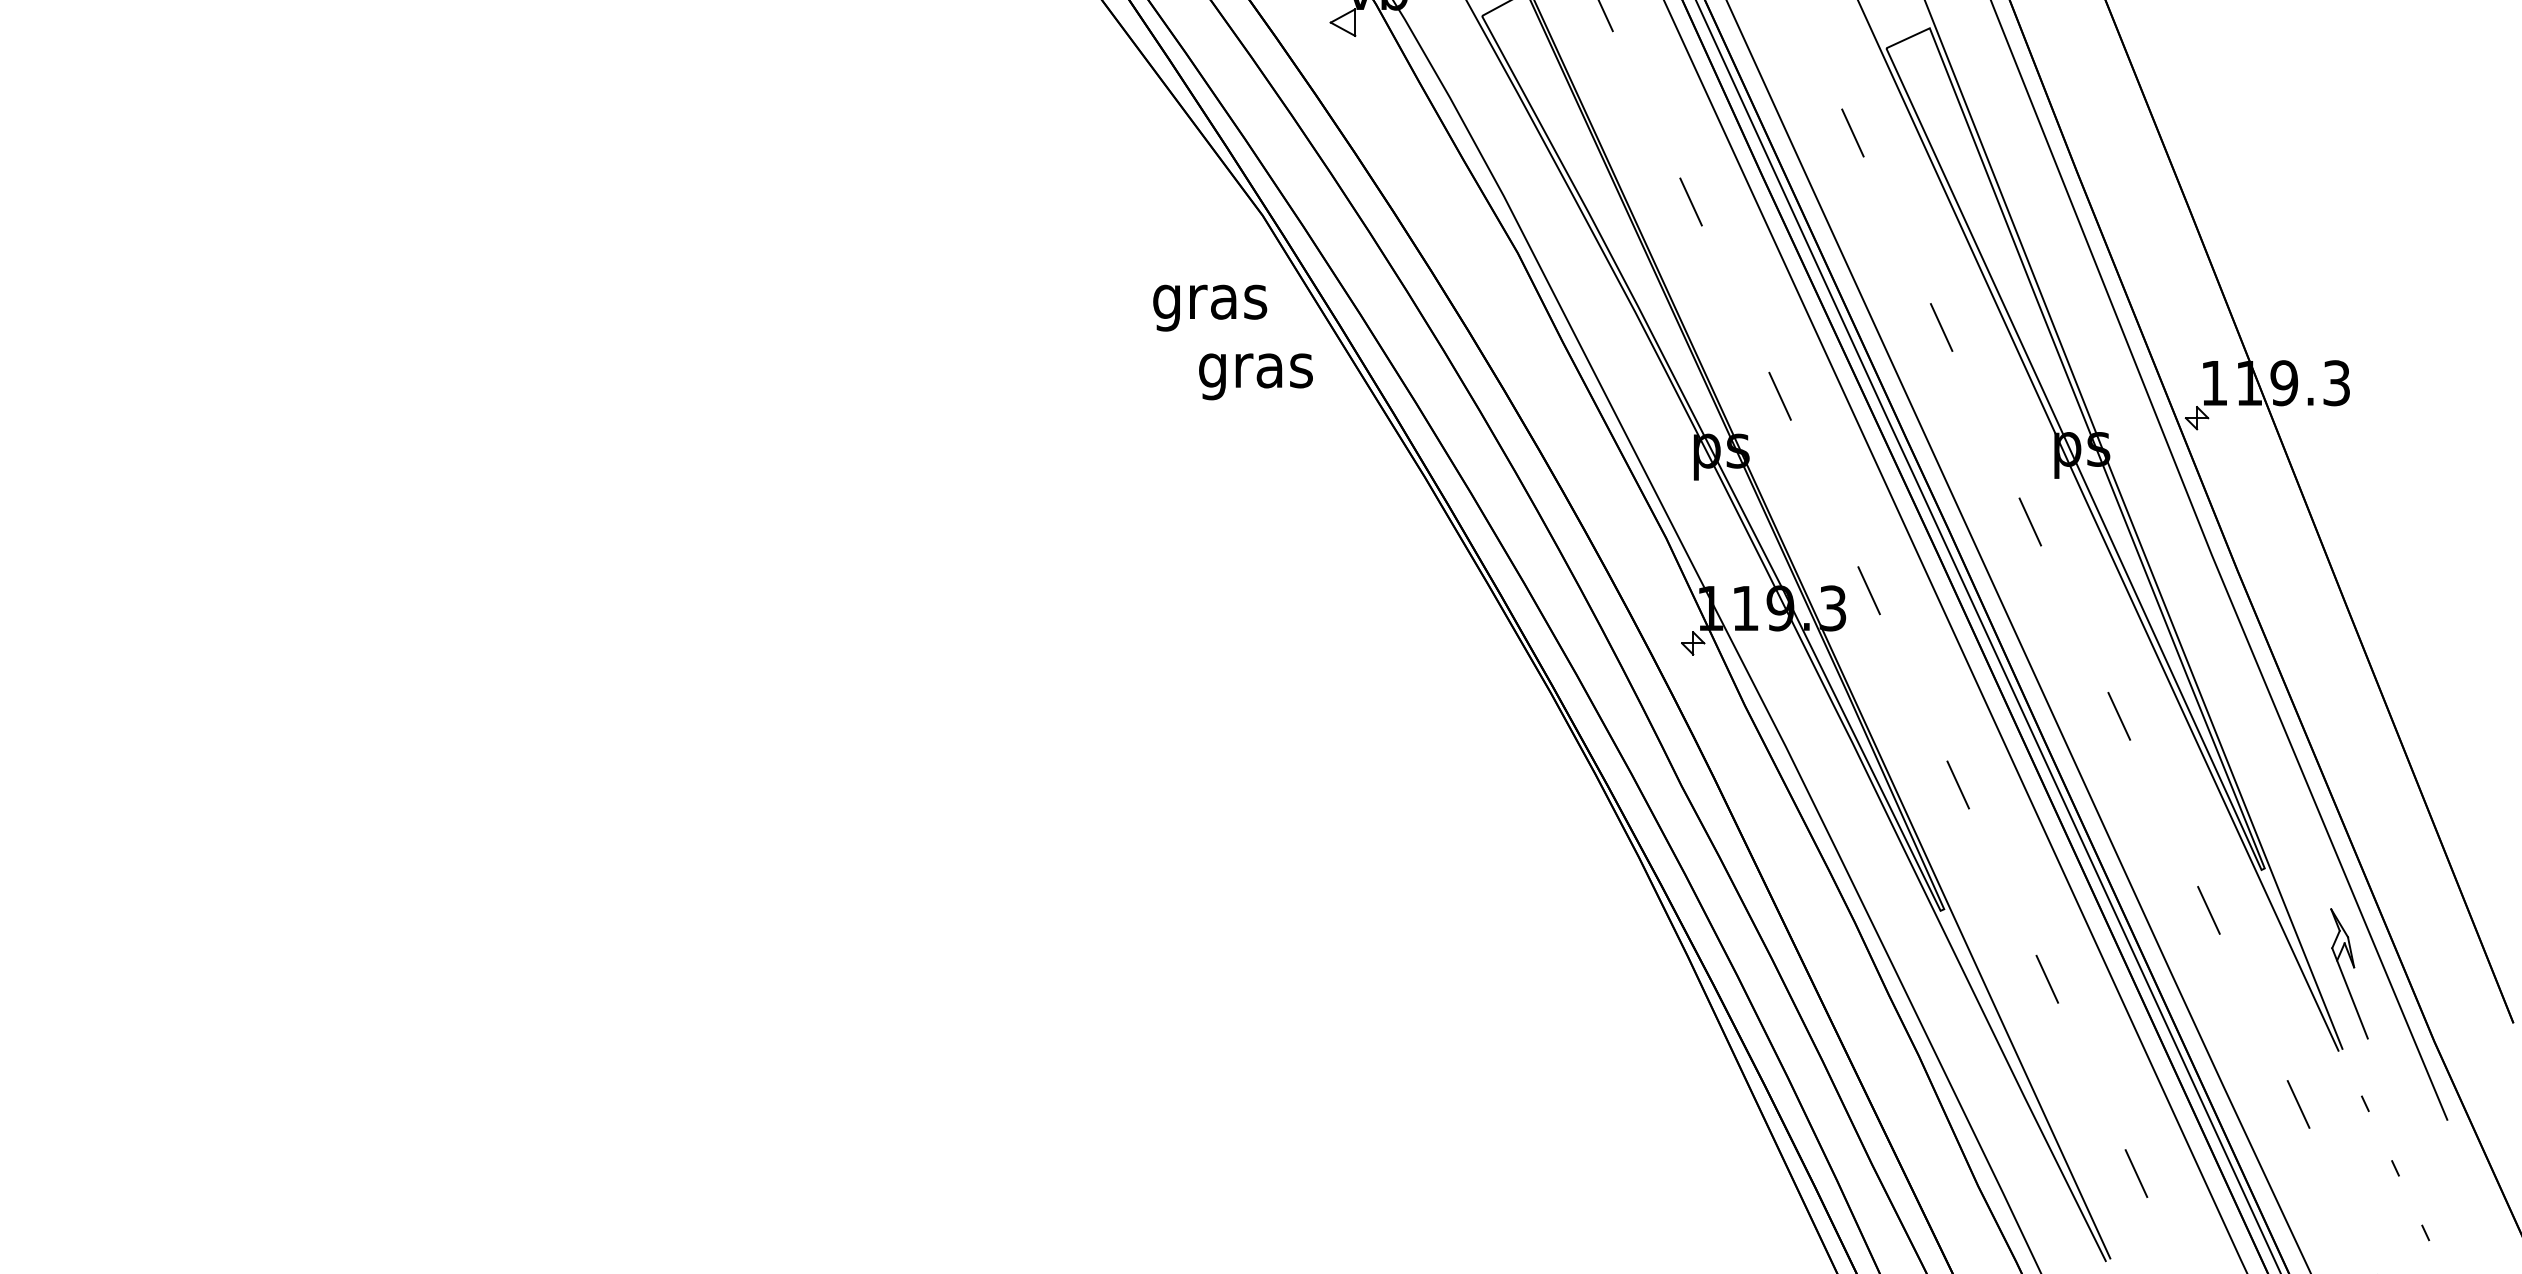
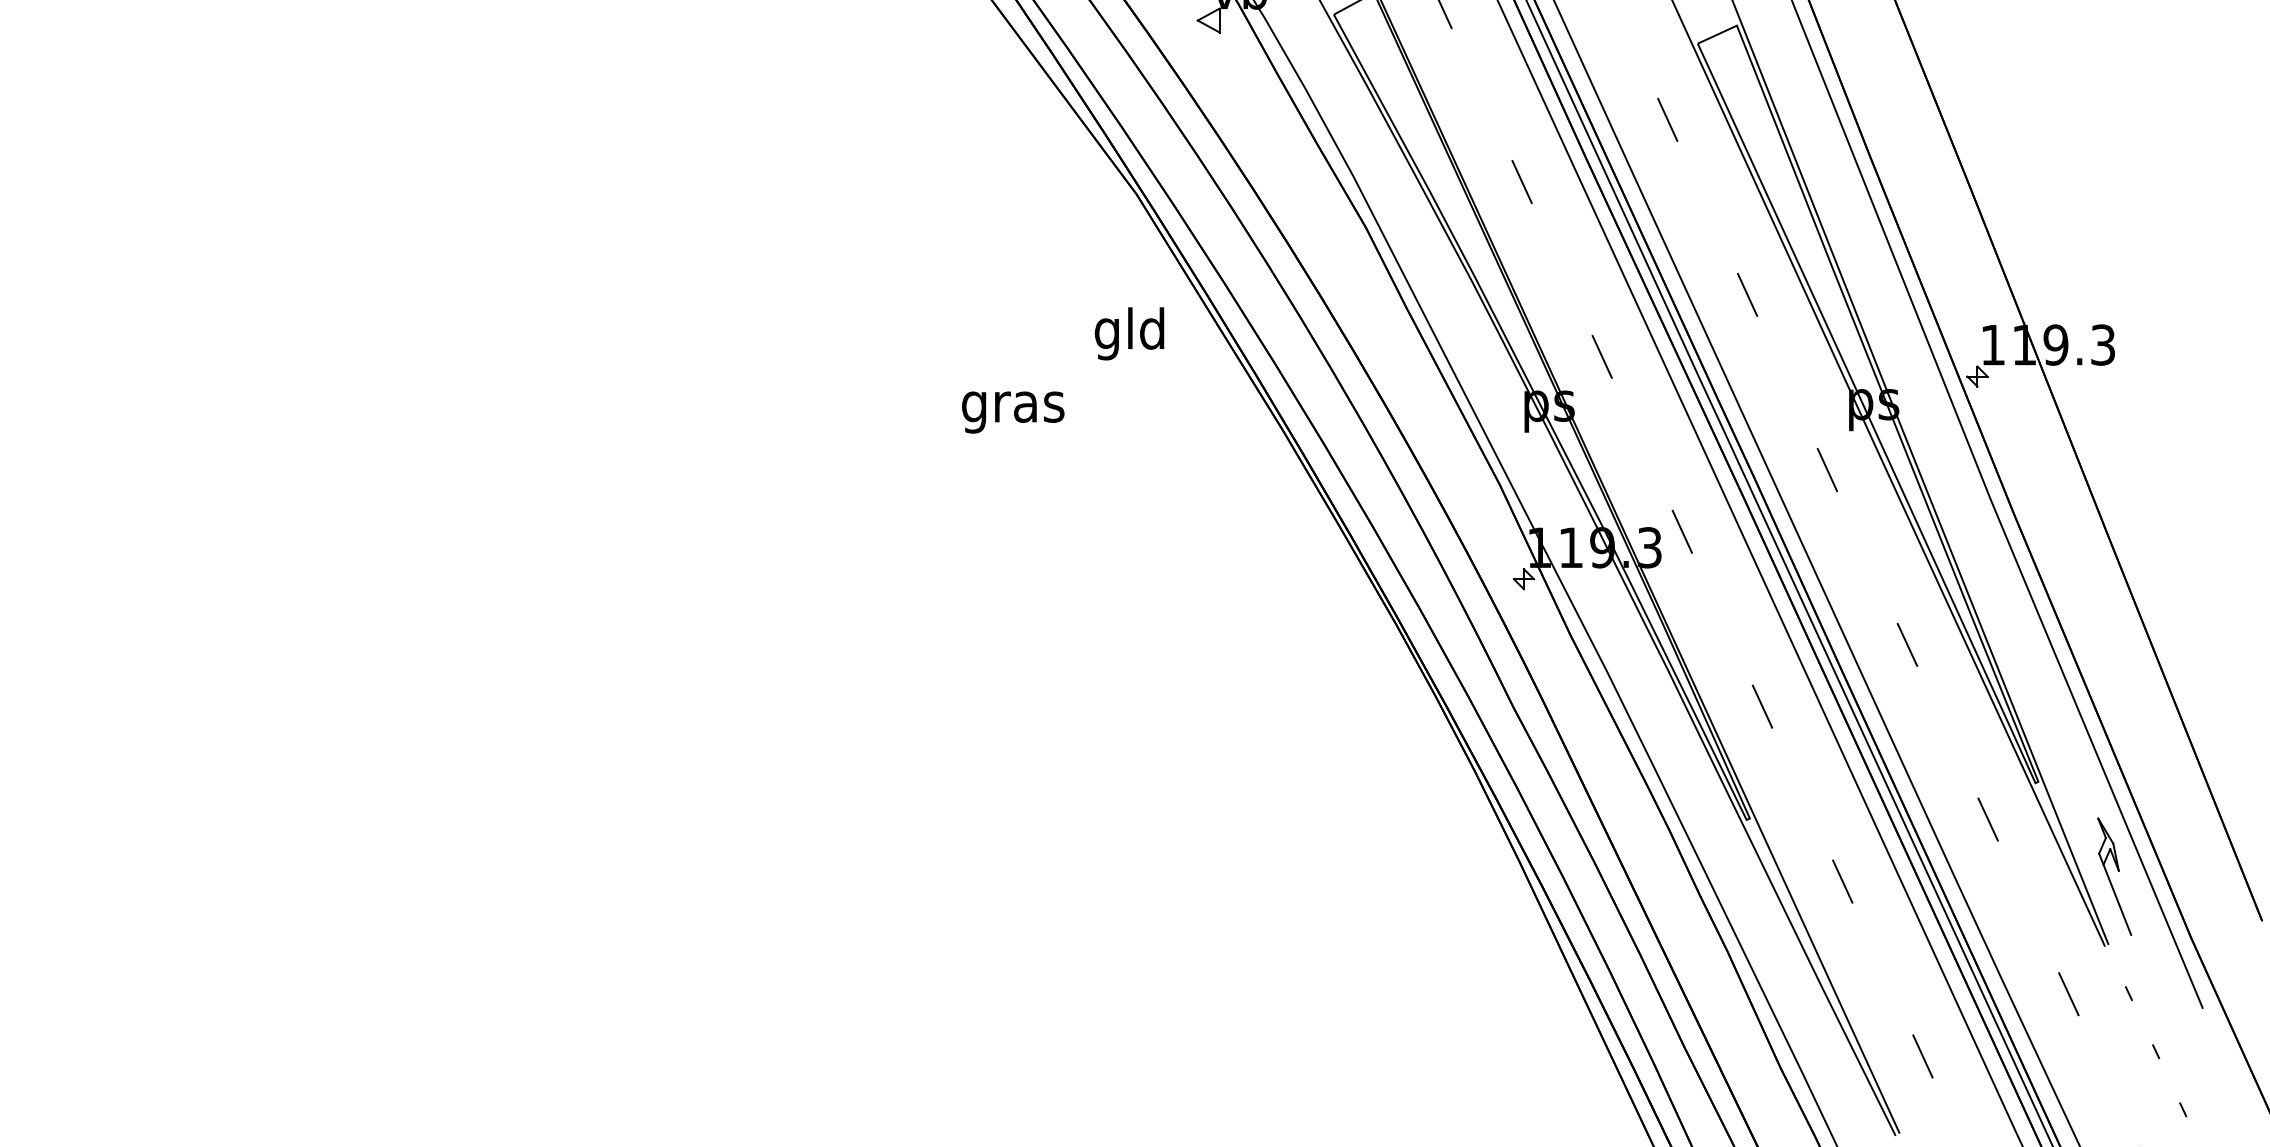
text: (1210, 308) -> (1013, 412), moved
text: (1256, 370) -> (1130, 333), gras -> gld

